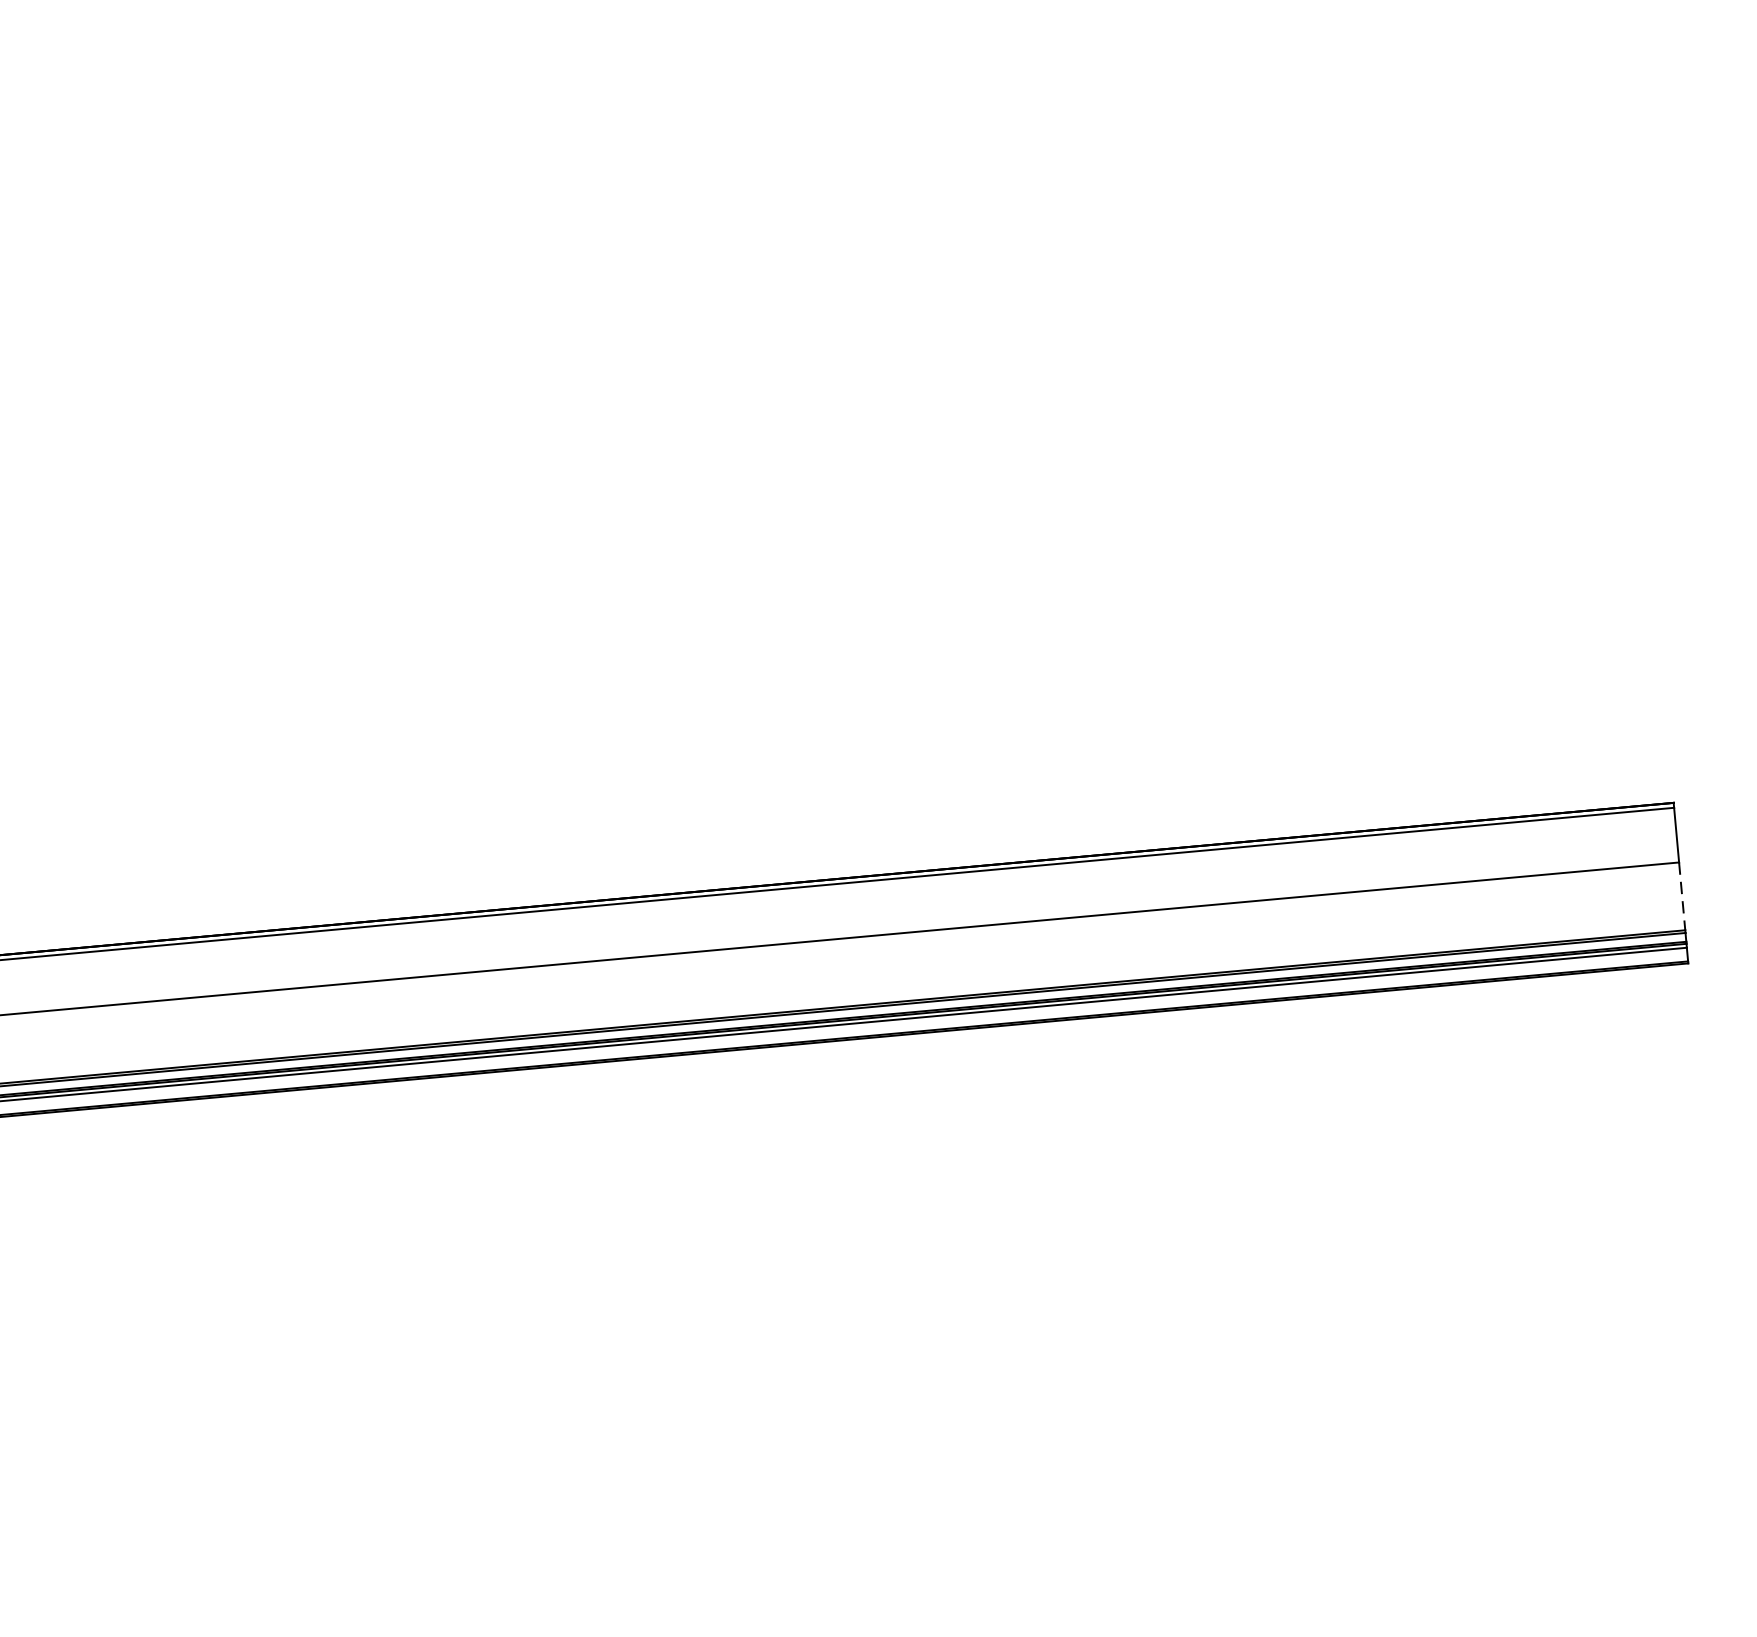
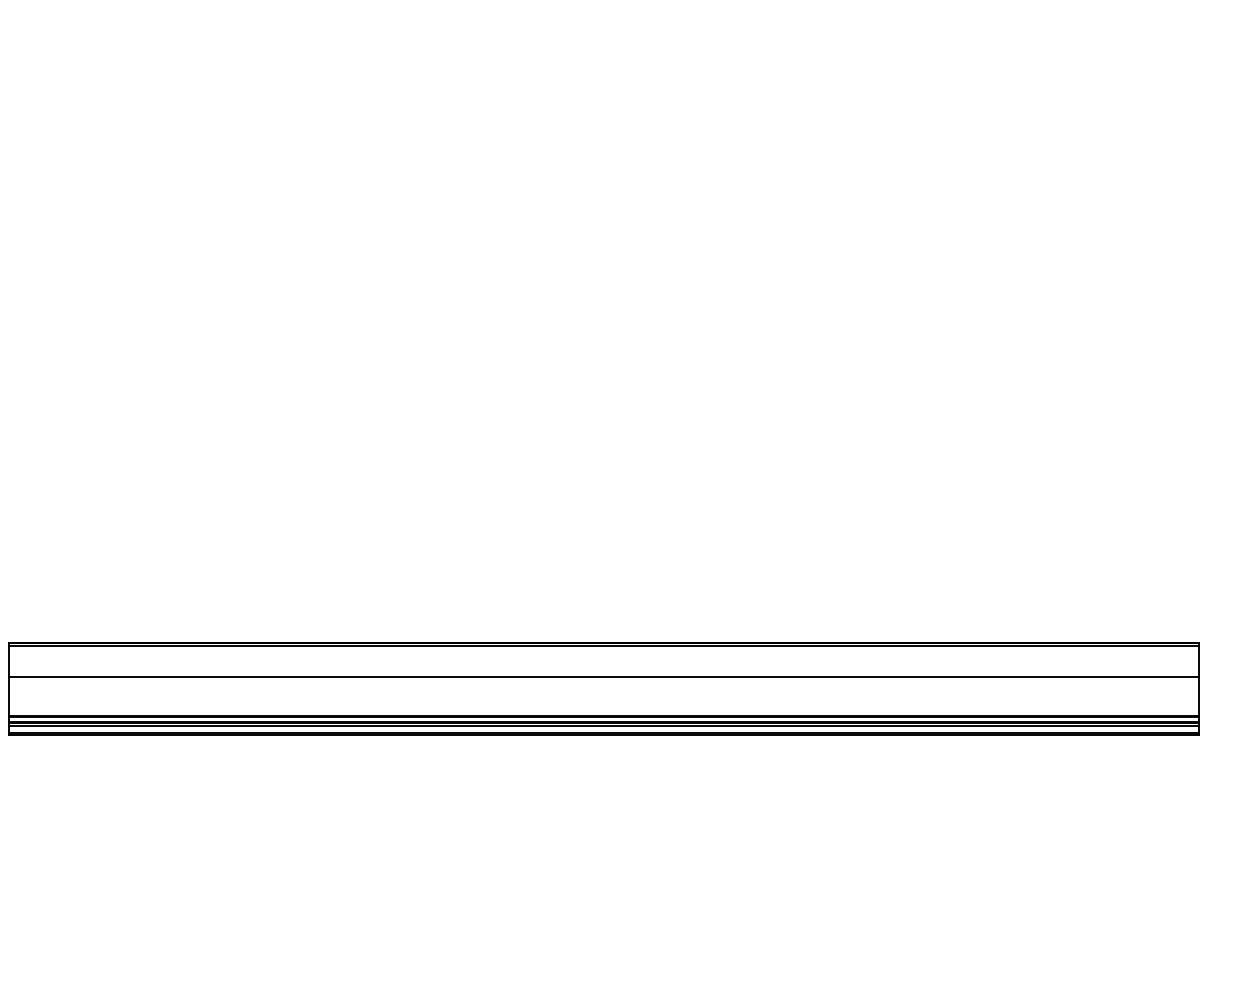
line: (1681, 896) -> (1198, 696), dashed -> solid

